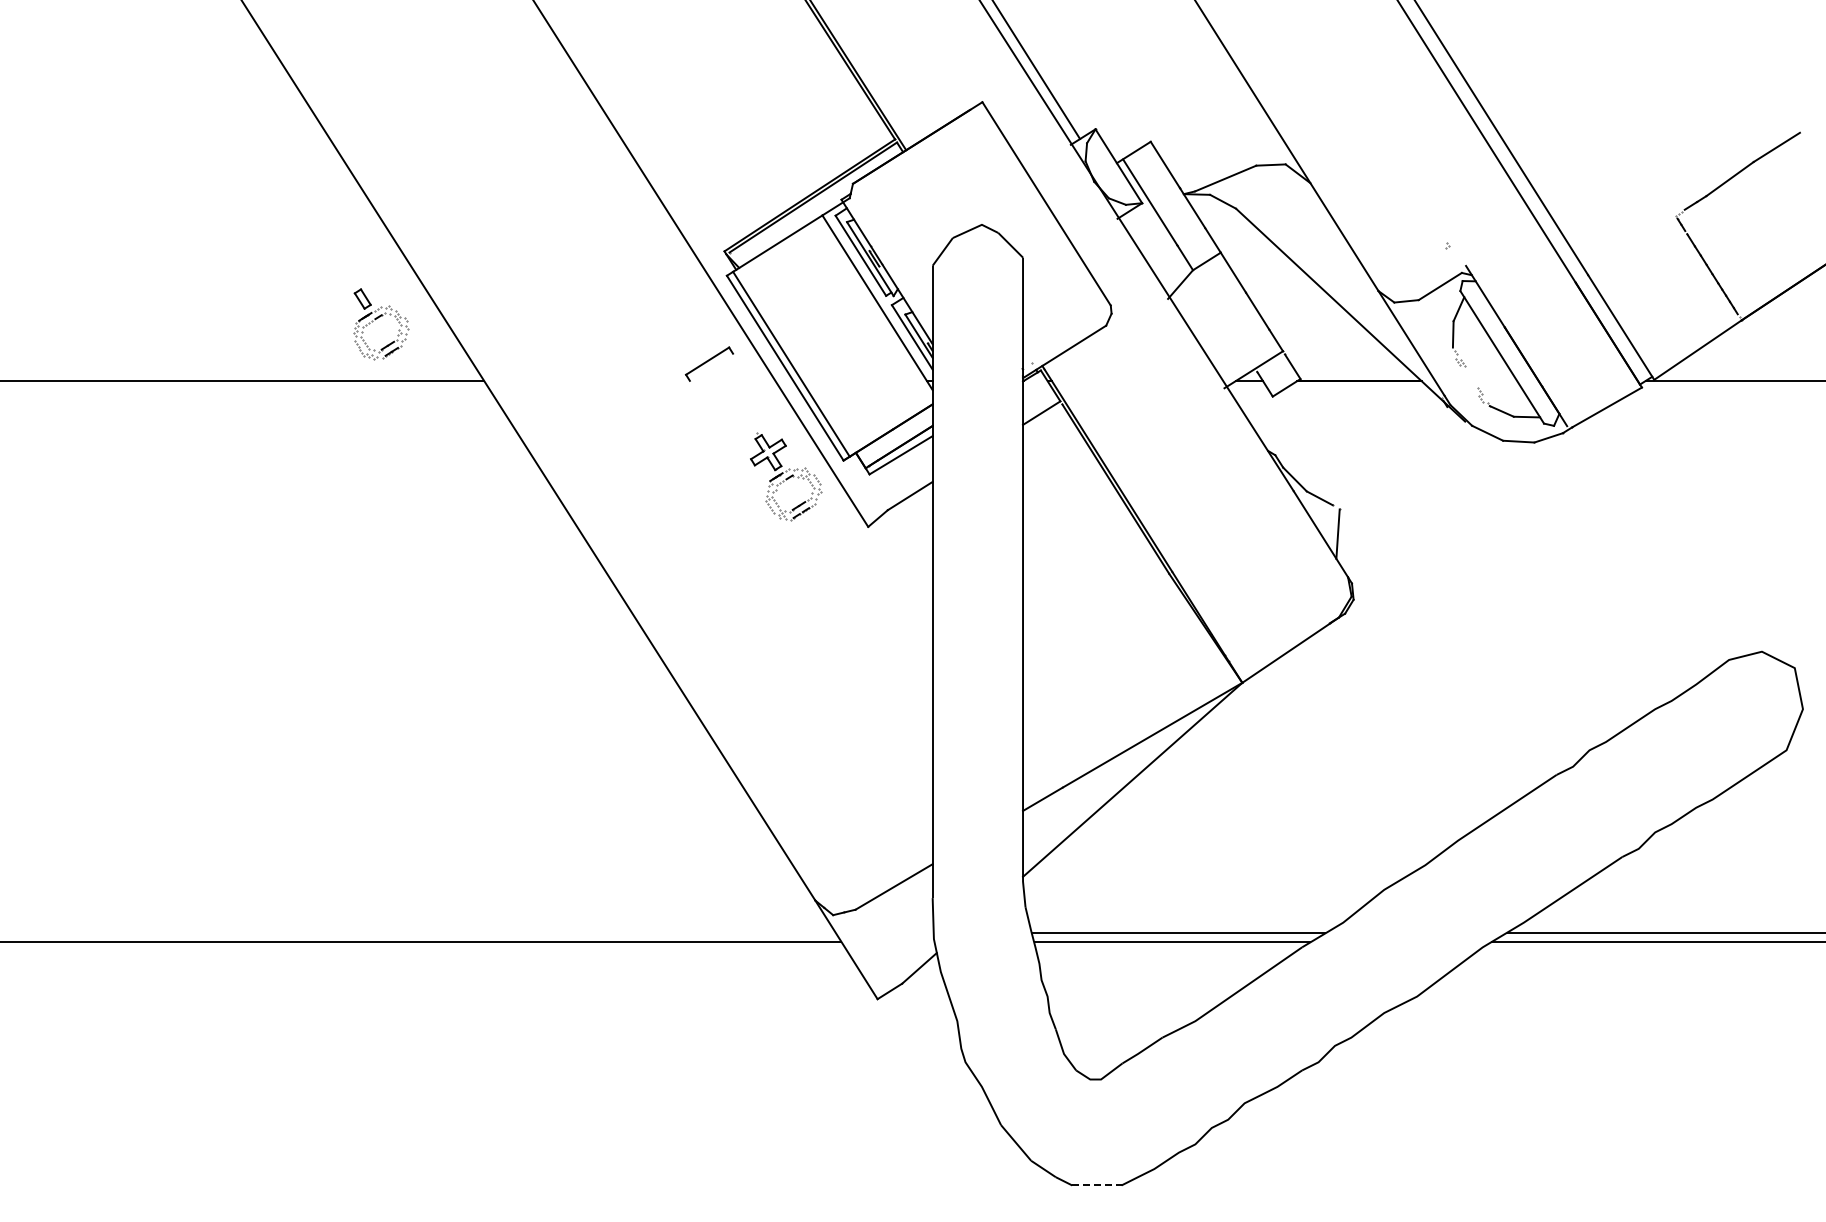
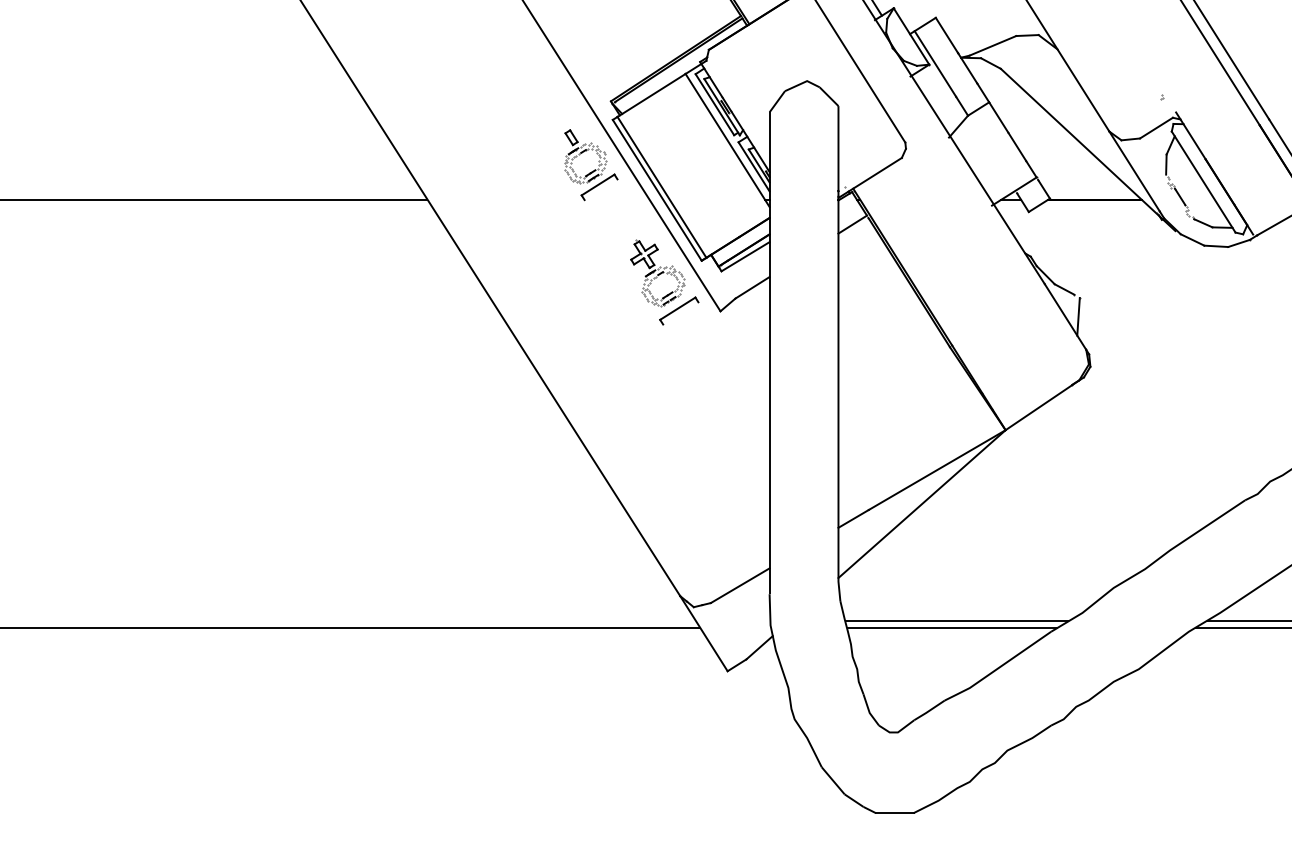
part: (378, 318) -> (583, 152), moved
line: (1471, 376) -> (1180, 196), added
part: (814, 526) -> (679, 311), added
line: (1096, 1185) -> (894, 813), dashed -> solid

